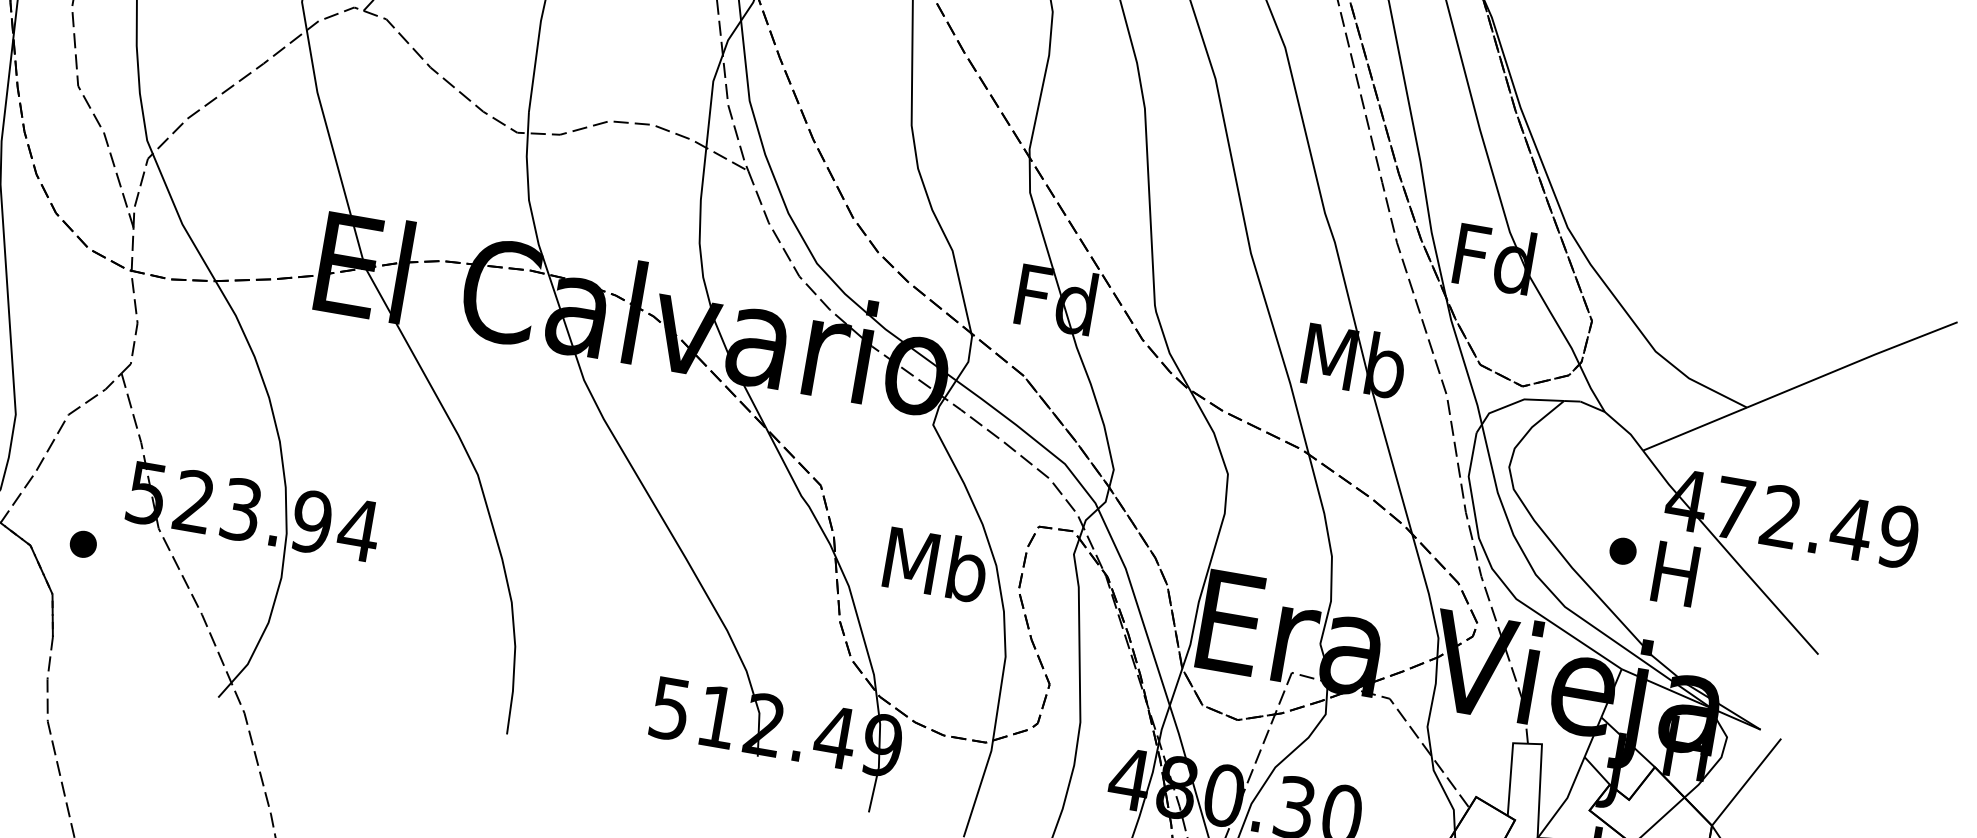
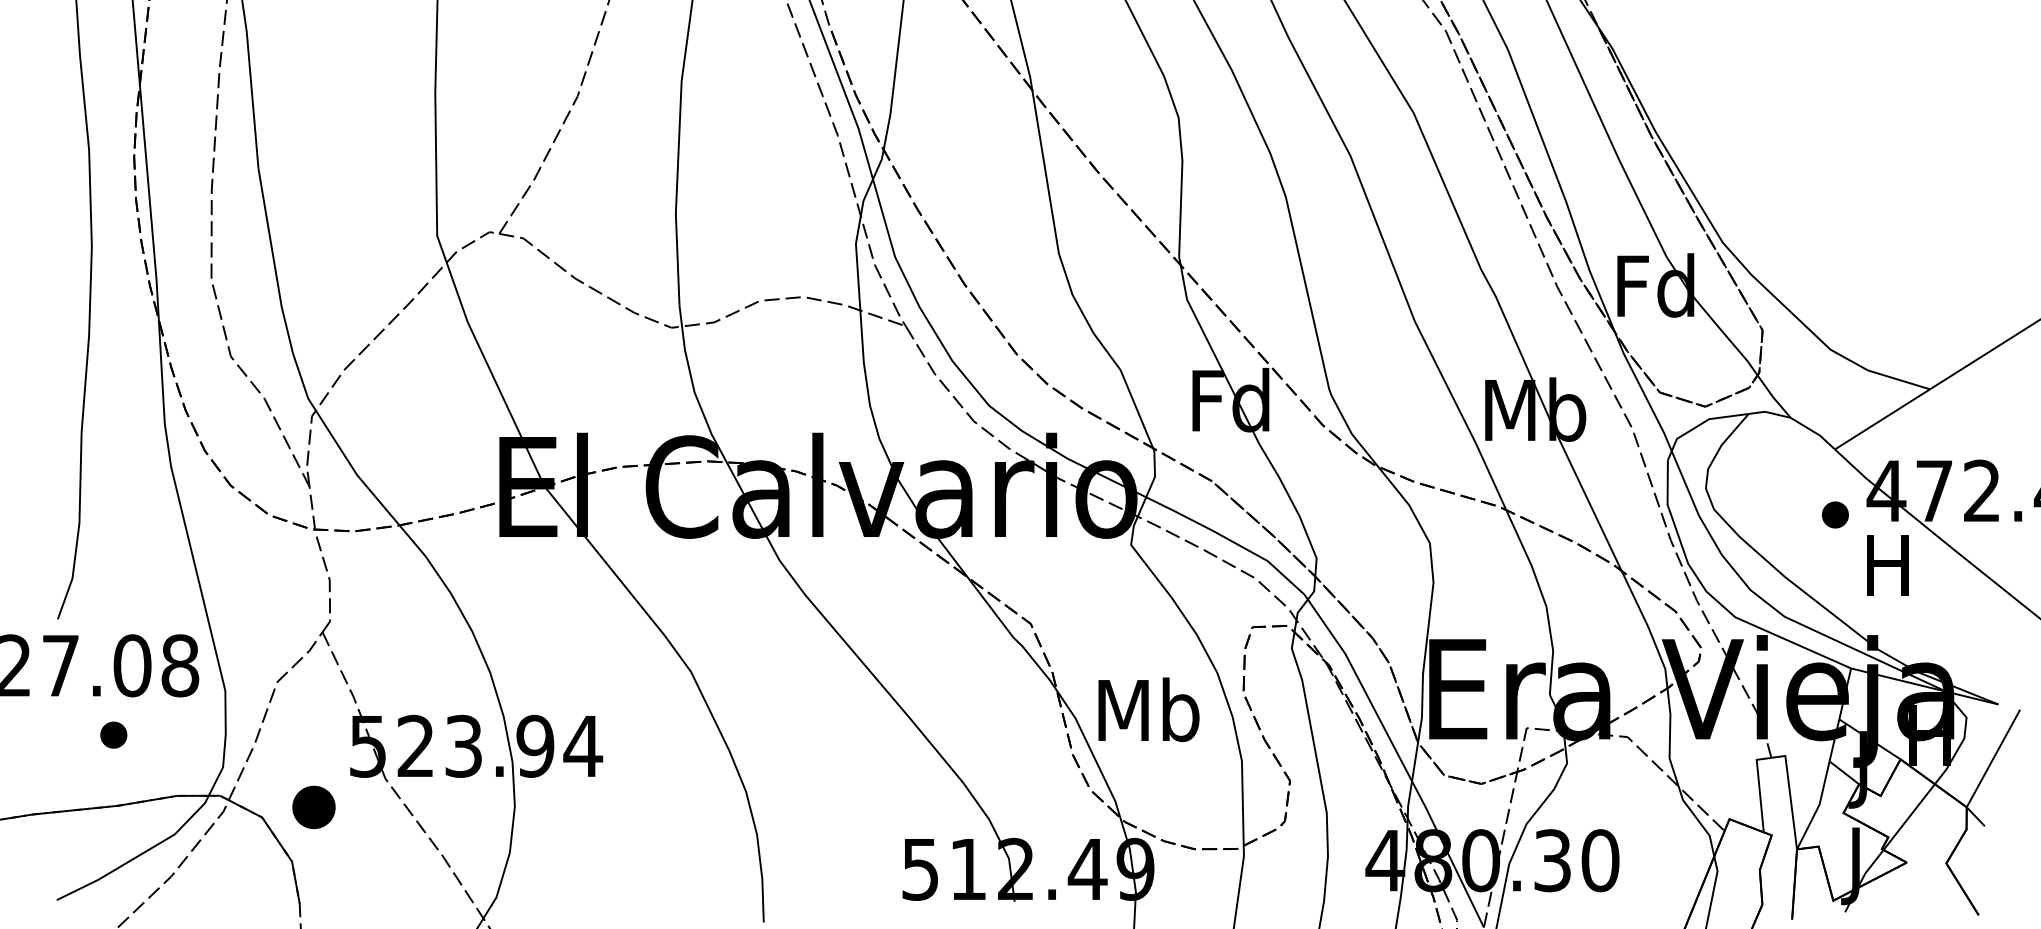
part: (83, 543) -> (313, 806), size x1.6
part: (1623, 550) -> (1835, 514), moved
text: (935, 563) -> (1148, 709), moved

